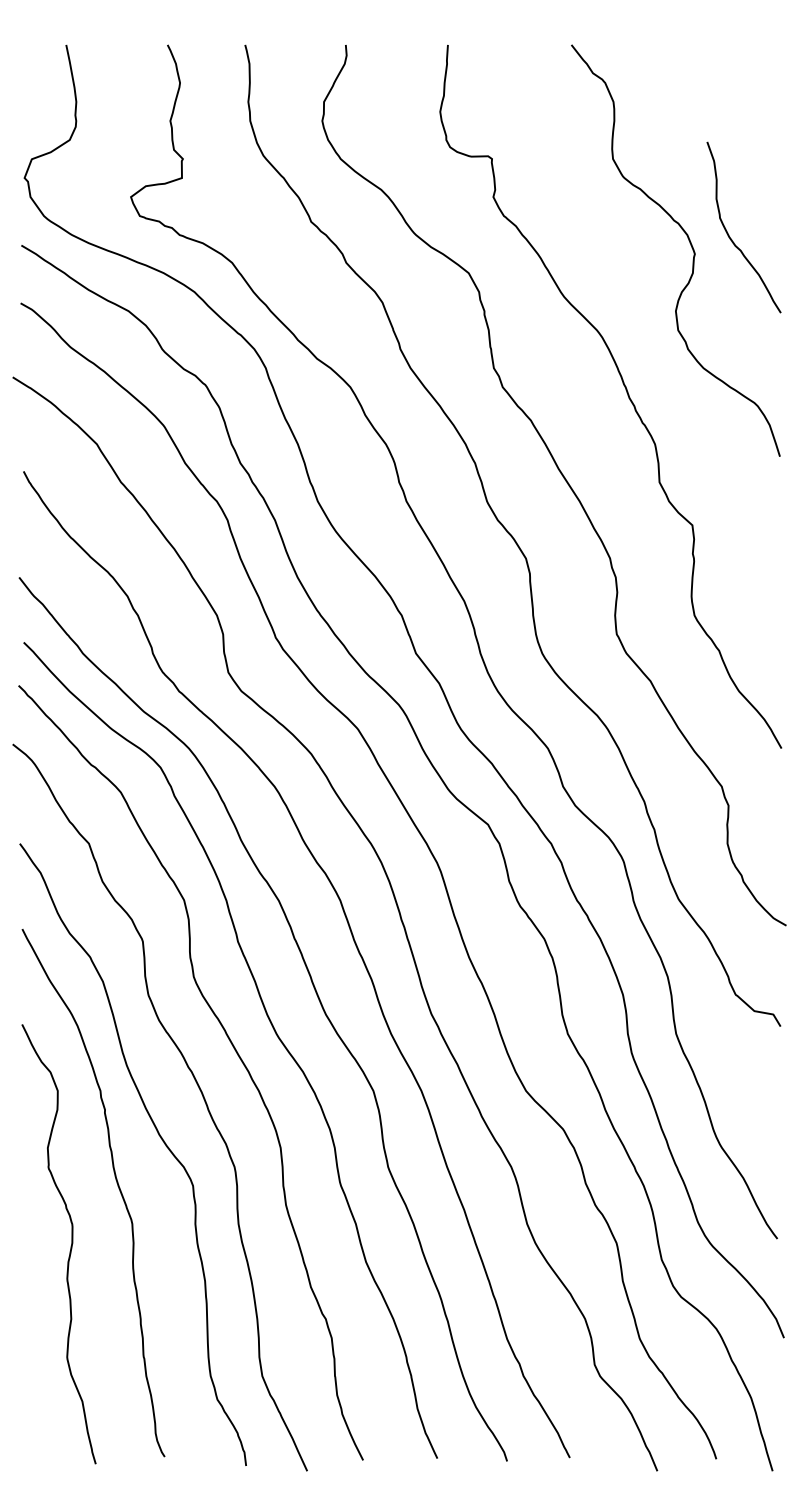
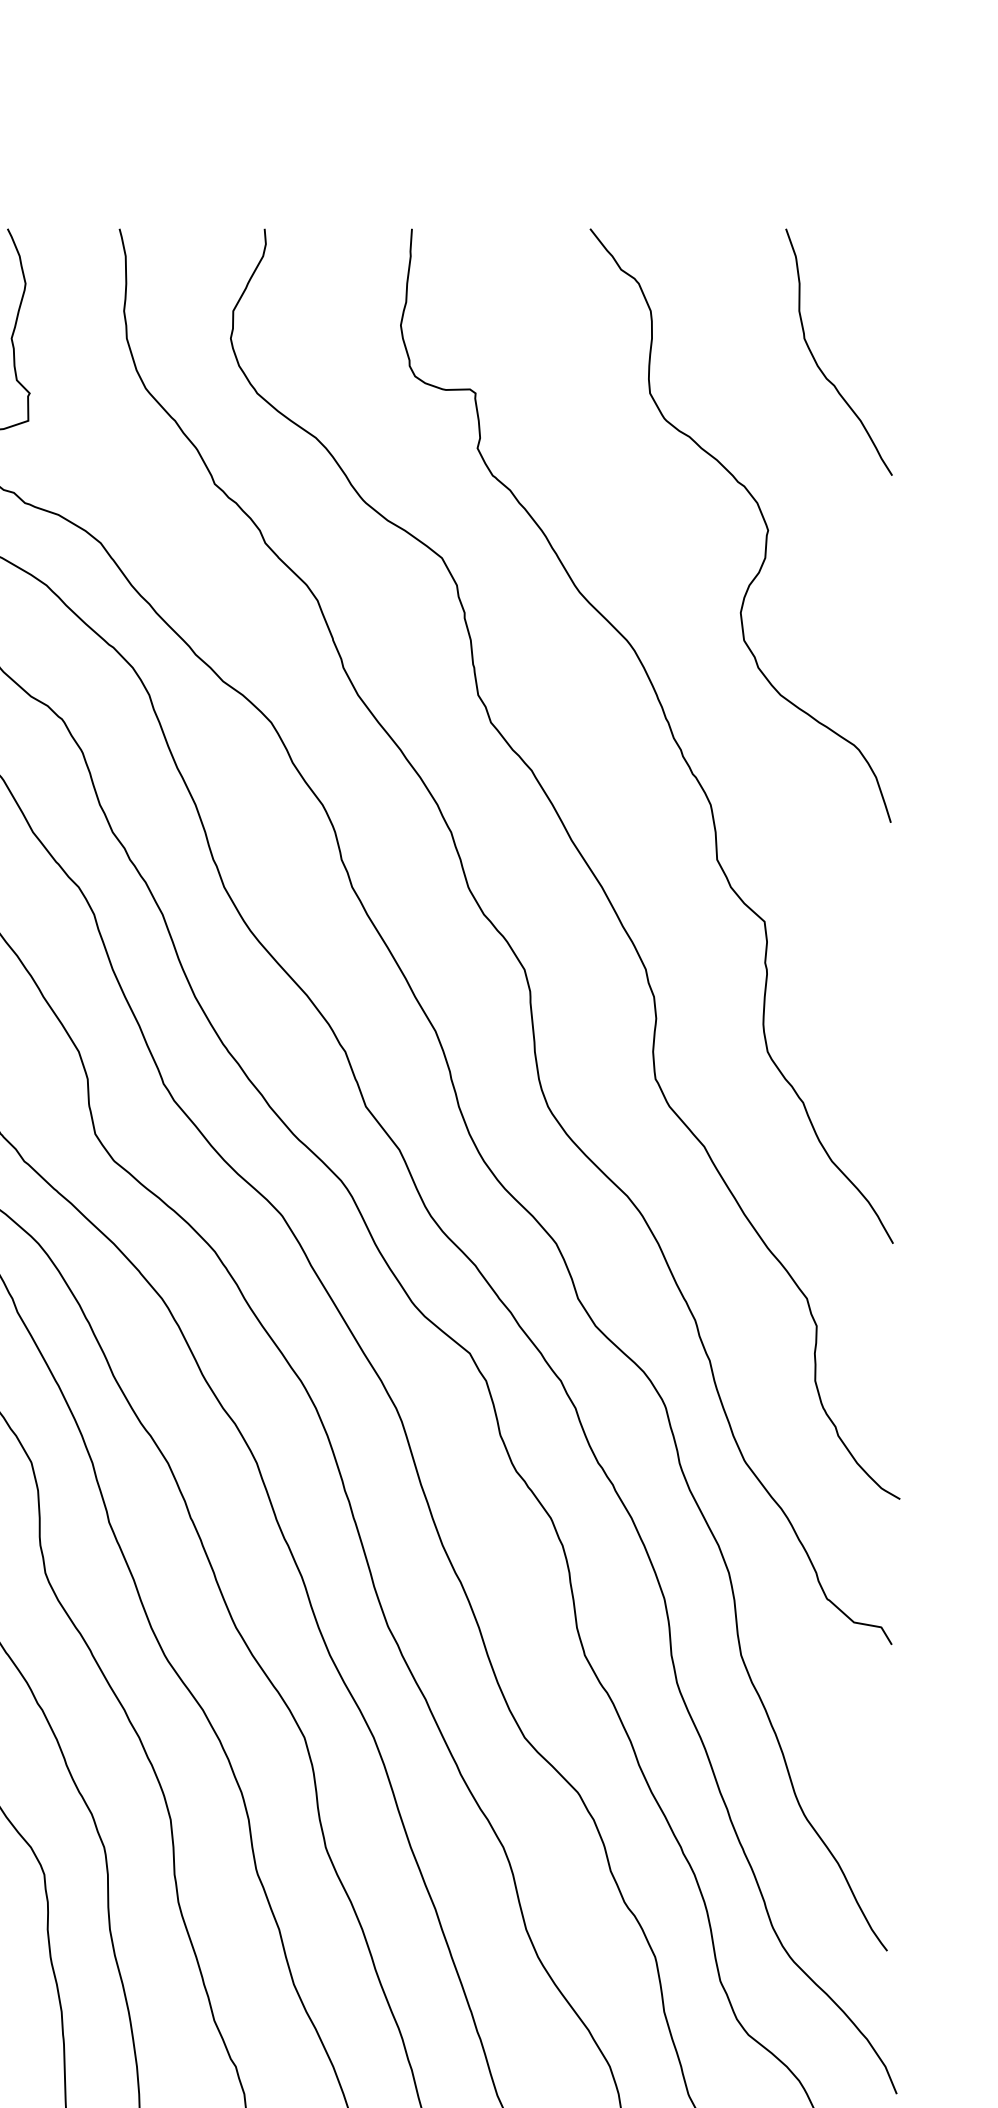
curve: (730, 236) -> (819, 365), moved

